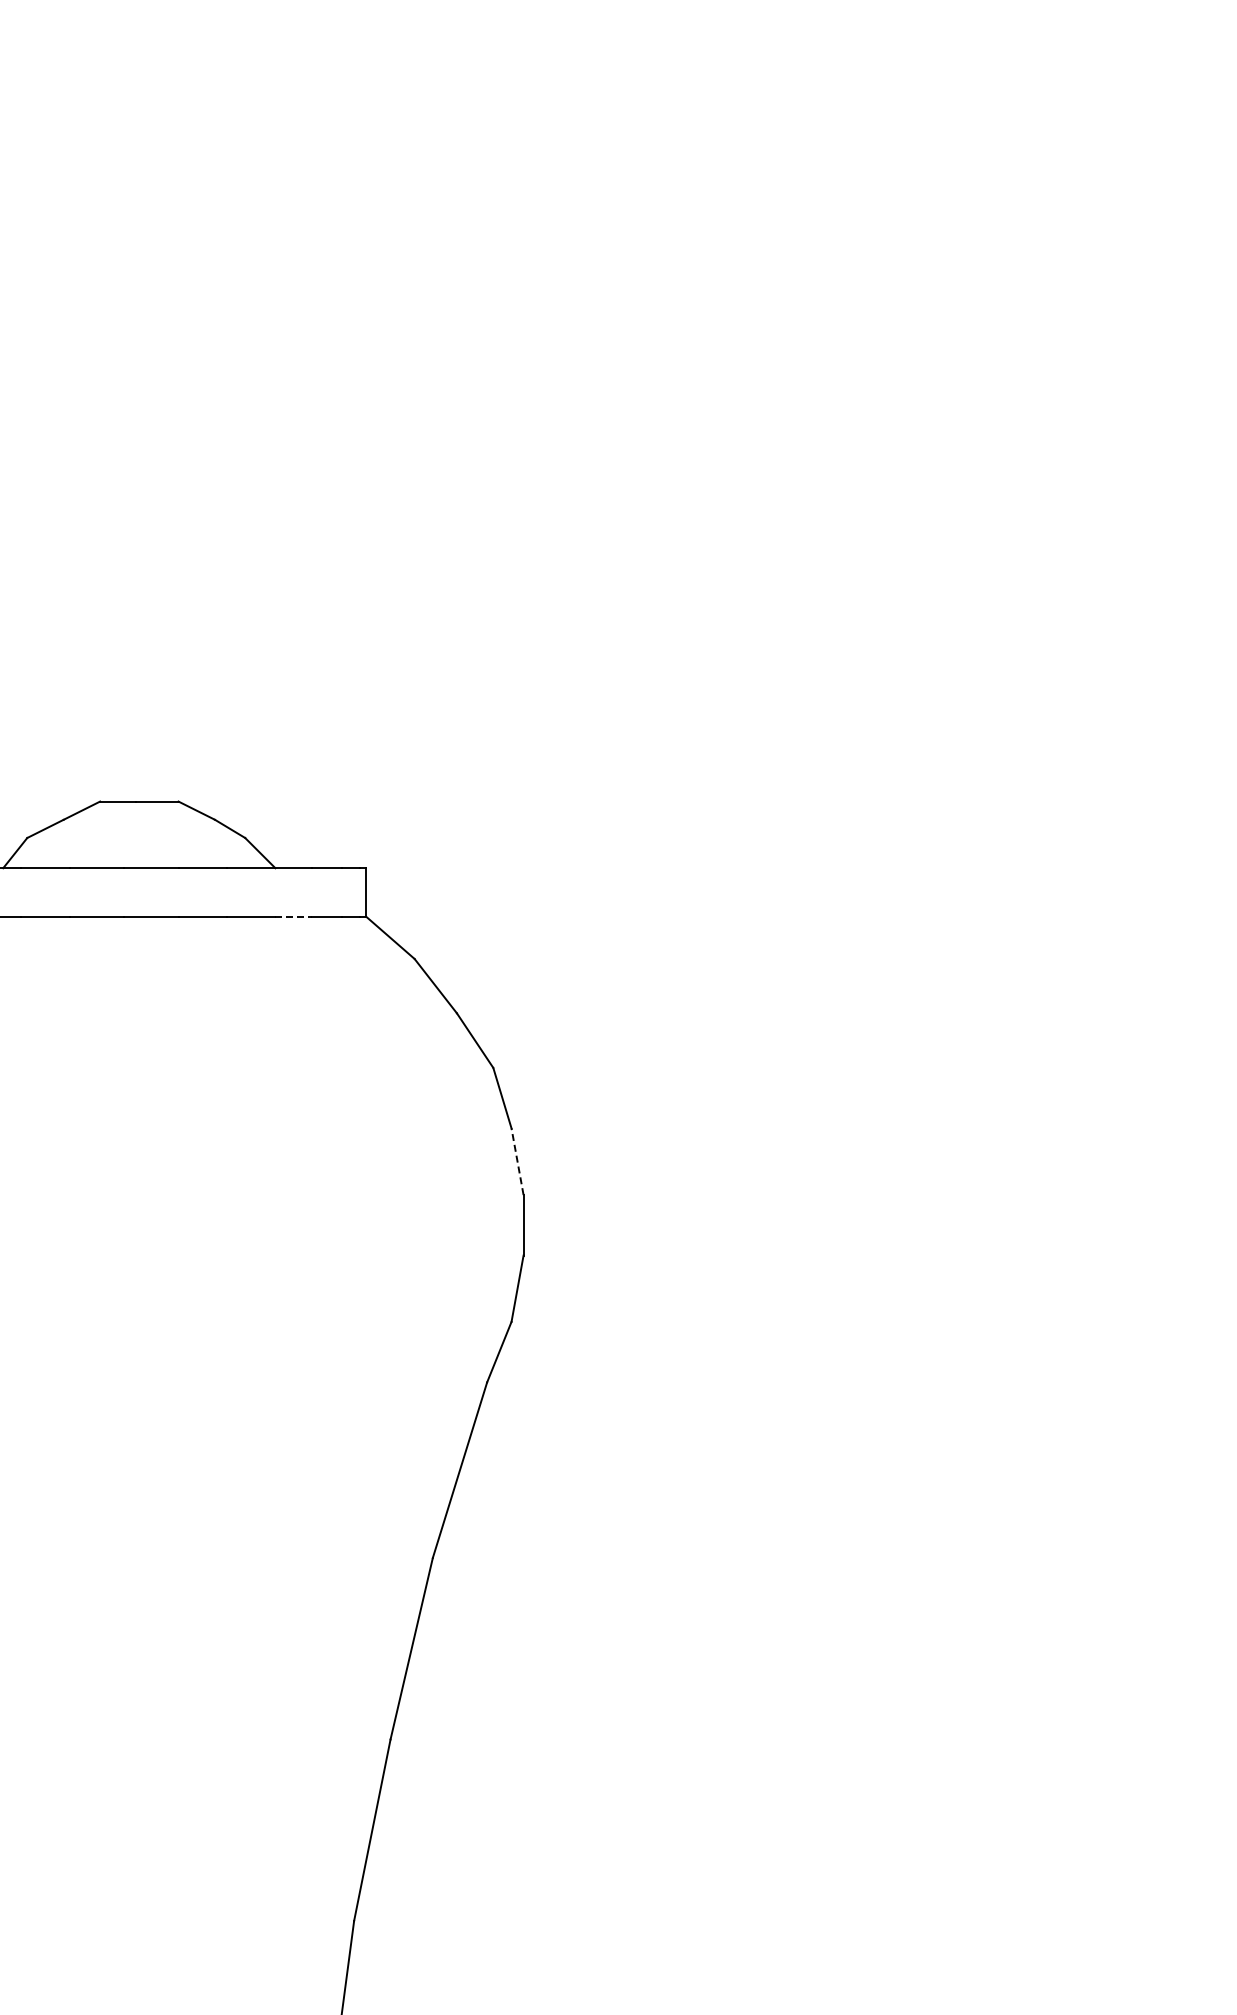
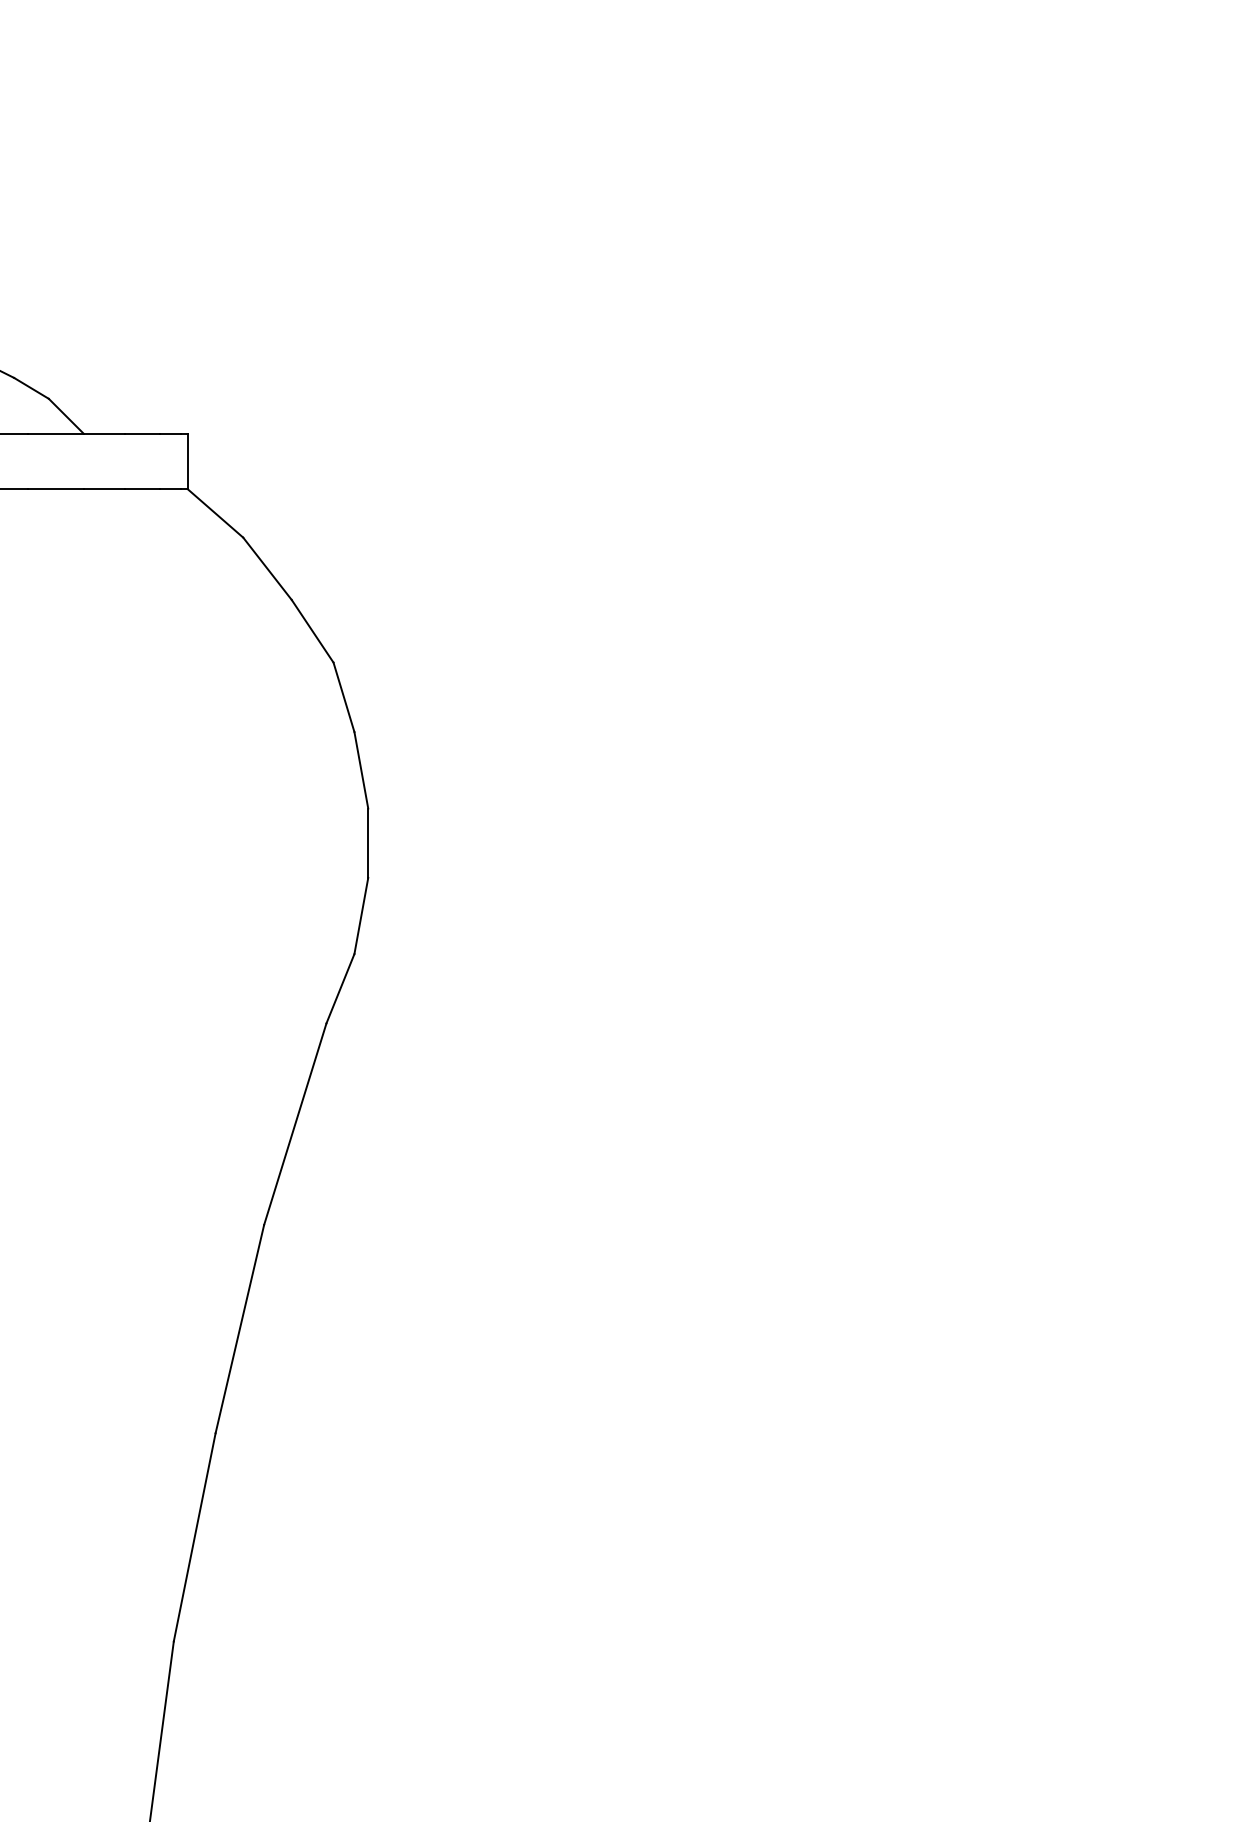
line: (294, 916) -> (105, 488), dashed -> solid
line: (517, 1161) -> (361, 770), dashed -> solid

